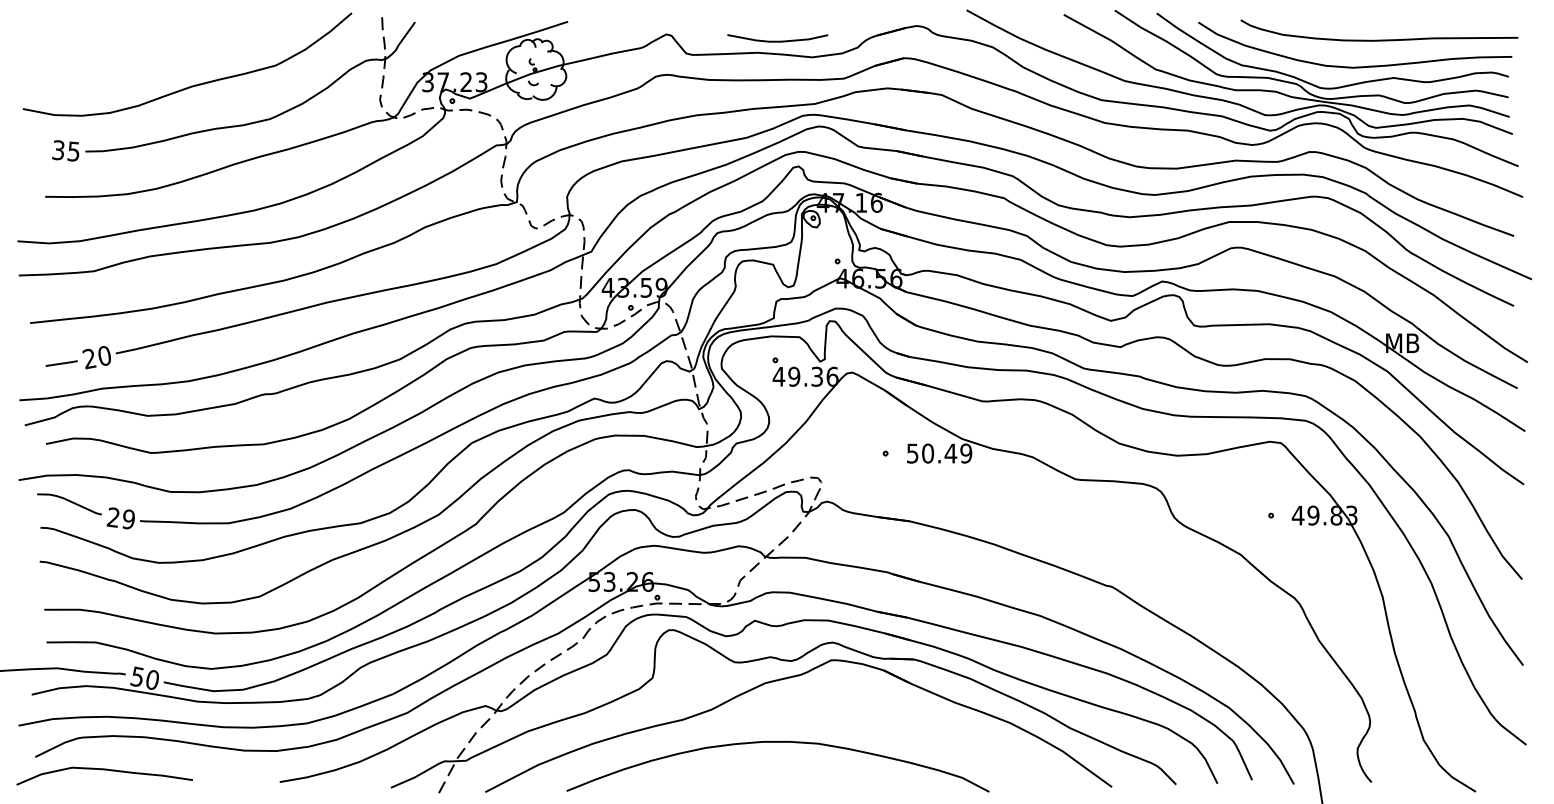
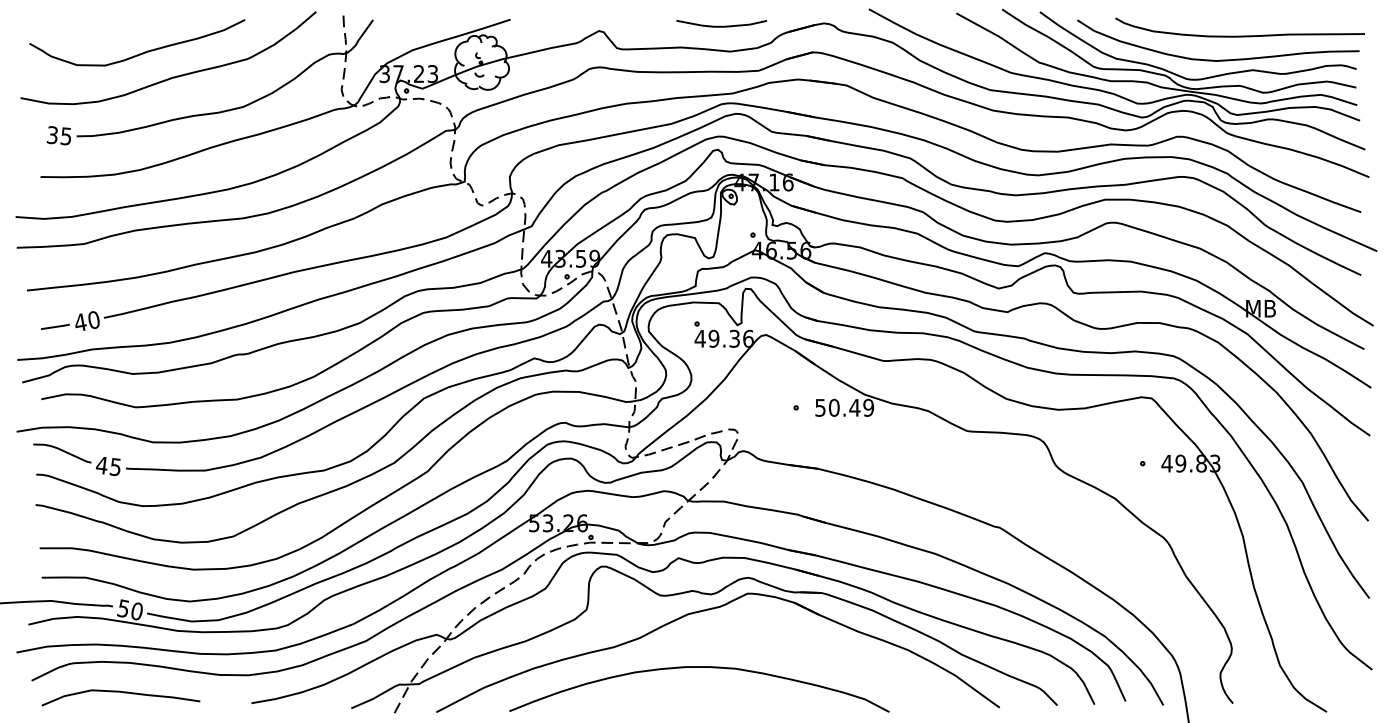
curve: (777, 40) -> (721, 25), moved
curve: (155, 59) -> (139, 53), added
text: (89, 358) -> (80, 322), 20 -> 40
text: (120, 518) -> (108, 466), 29 -> 45
curve: (104, 770) -> (120, 692), moved

